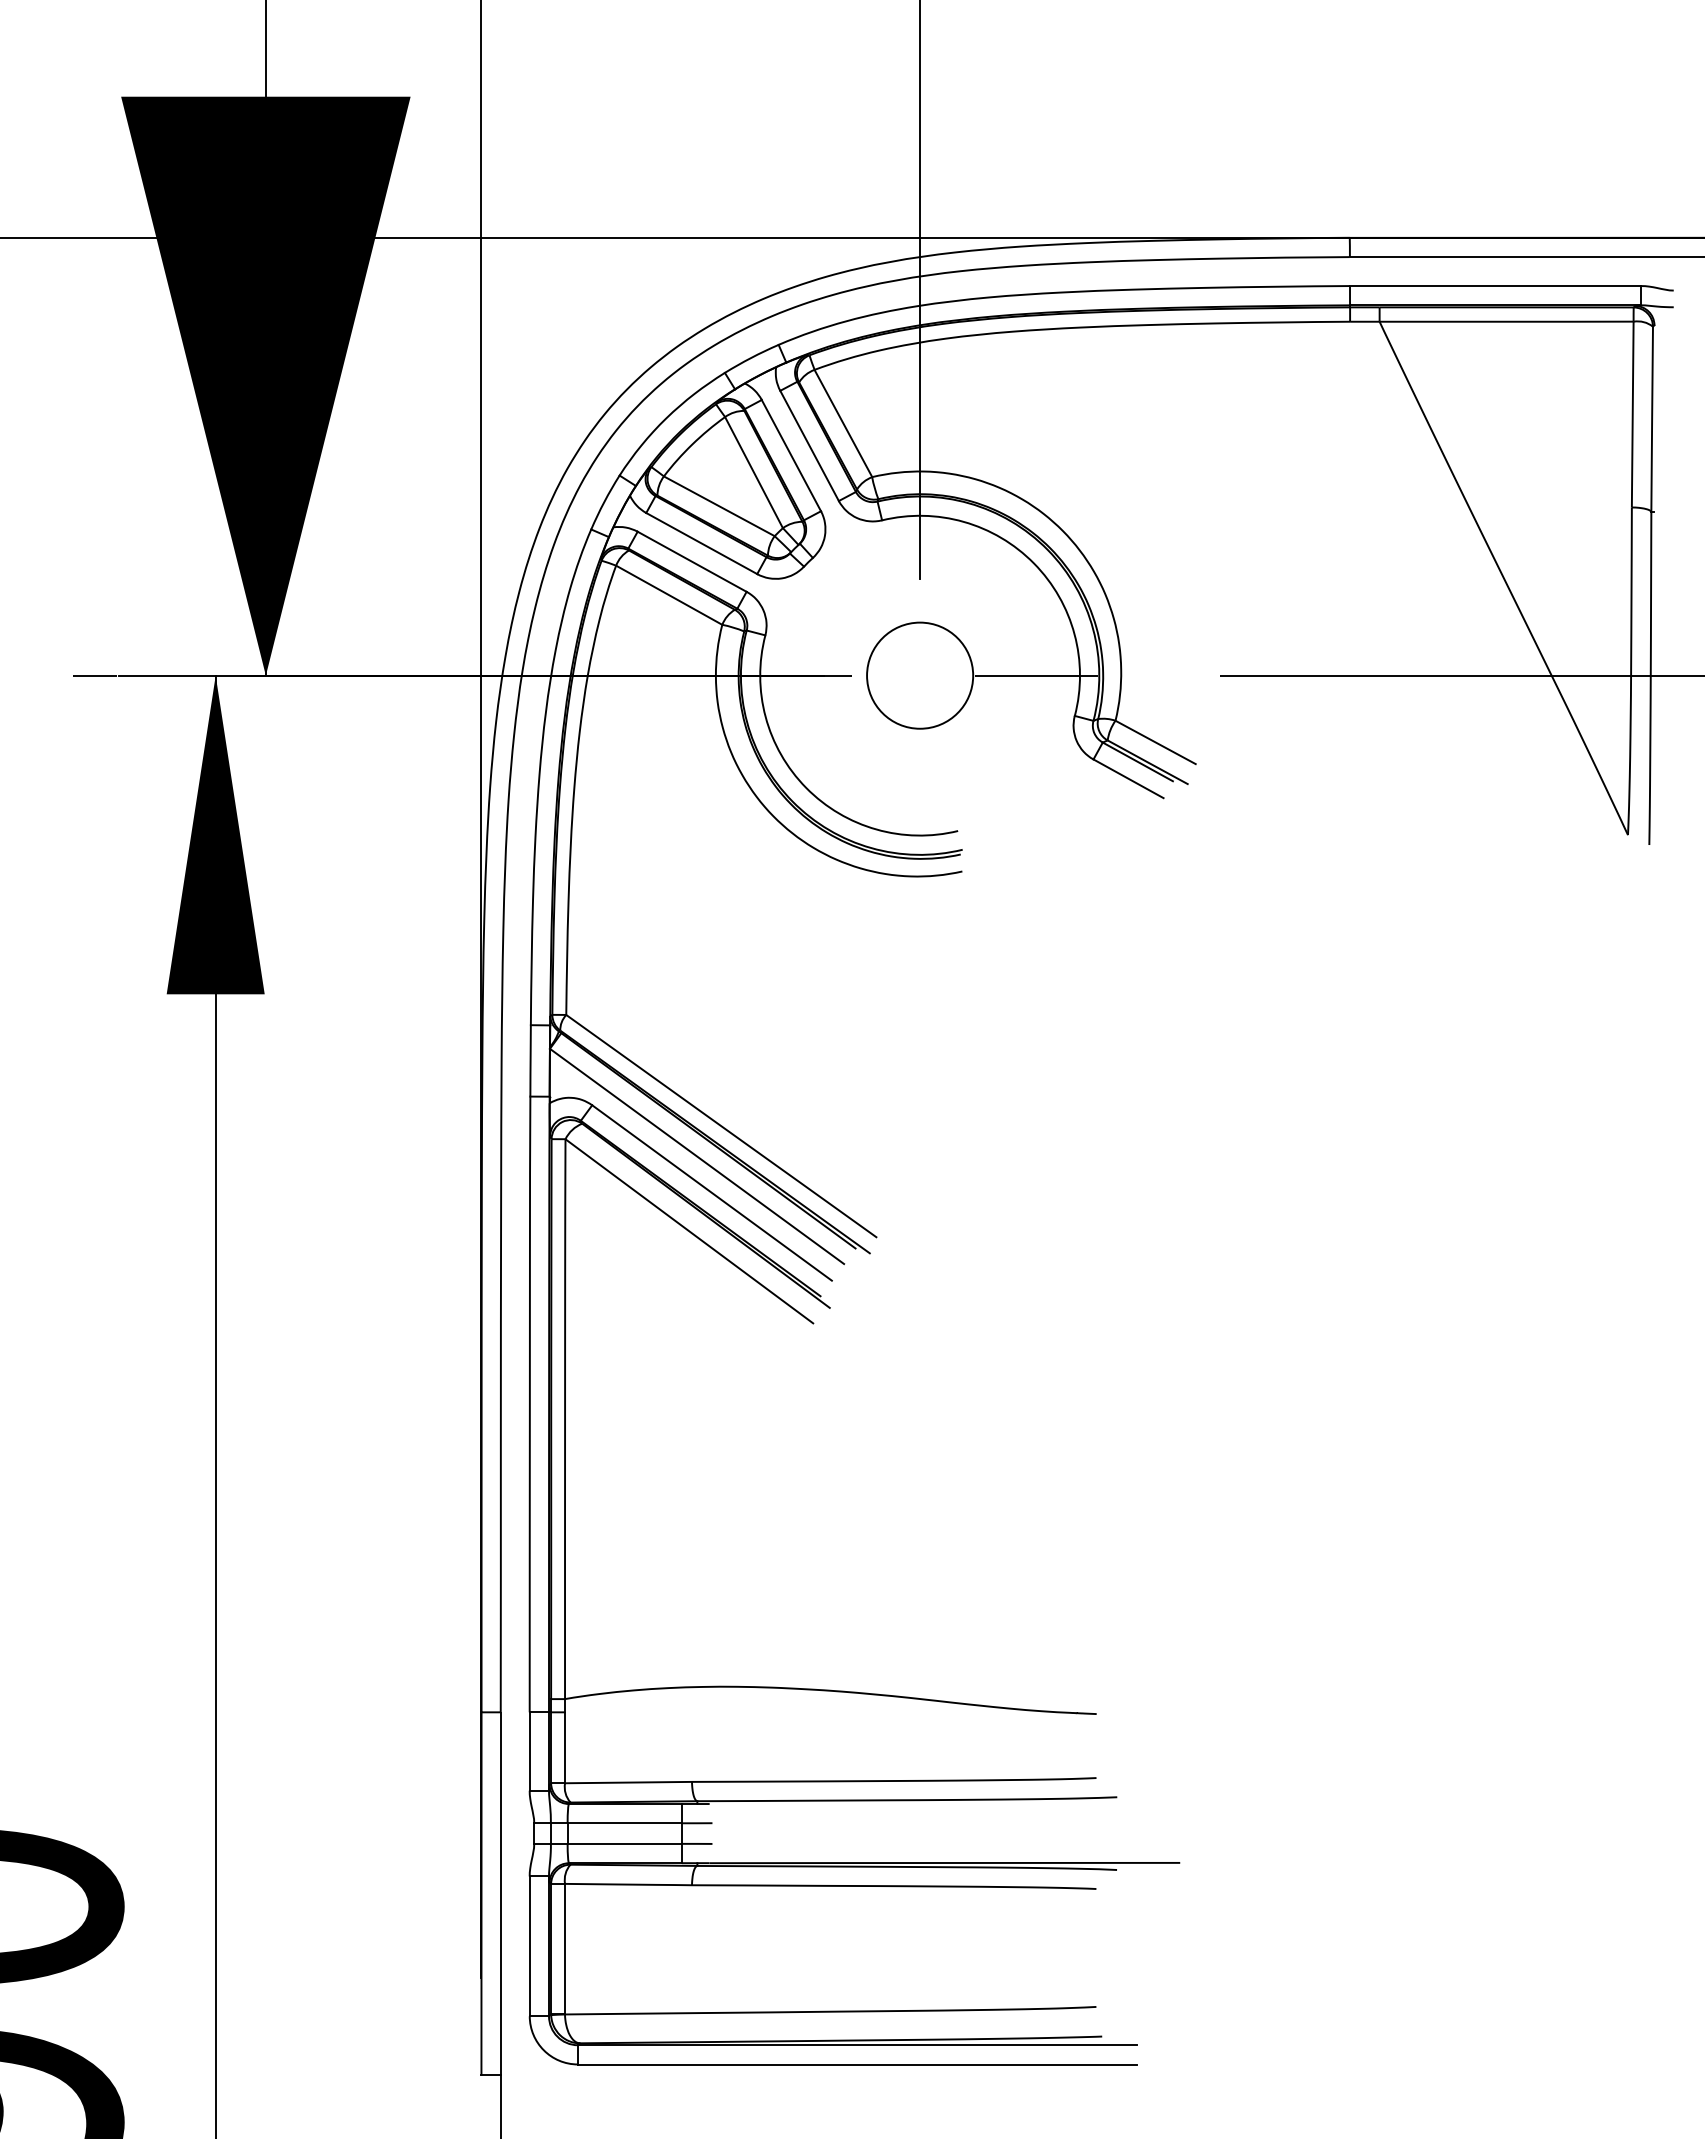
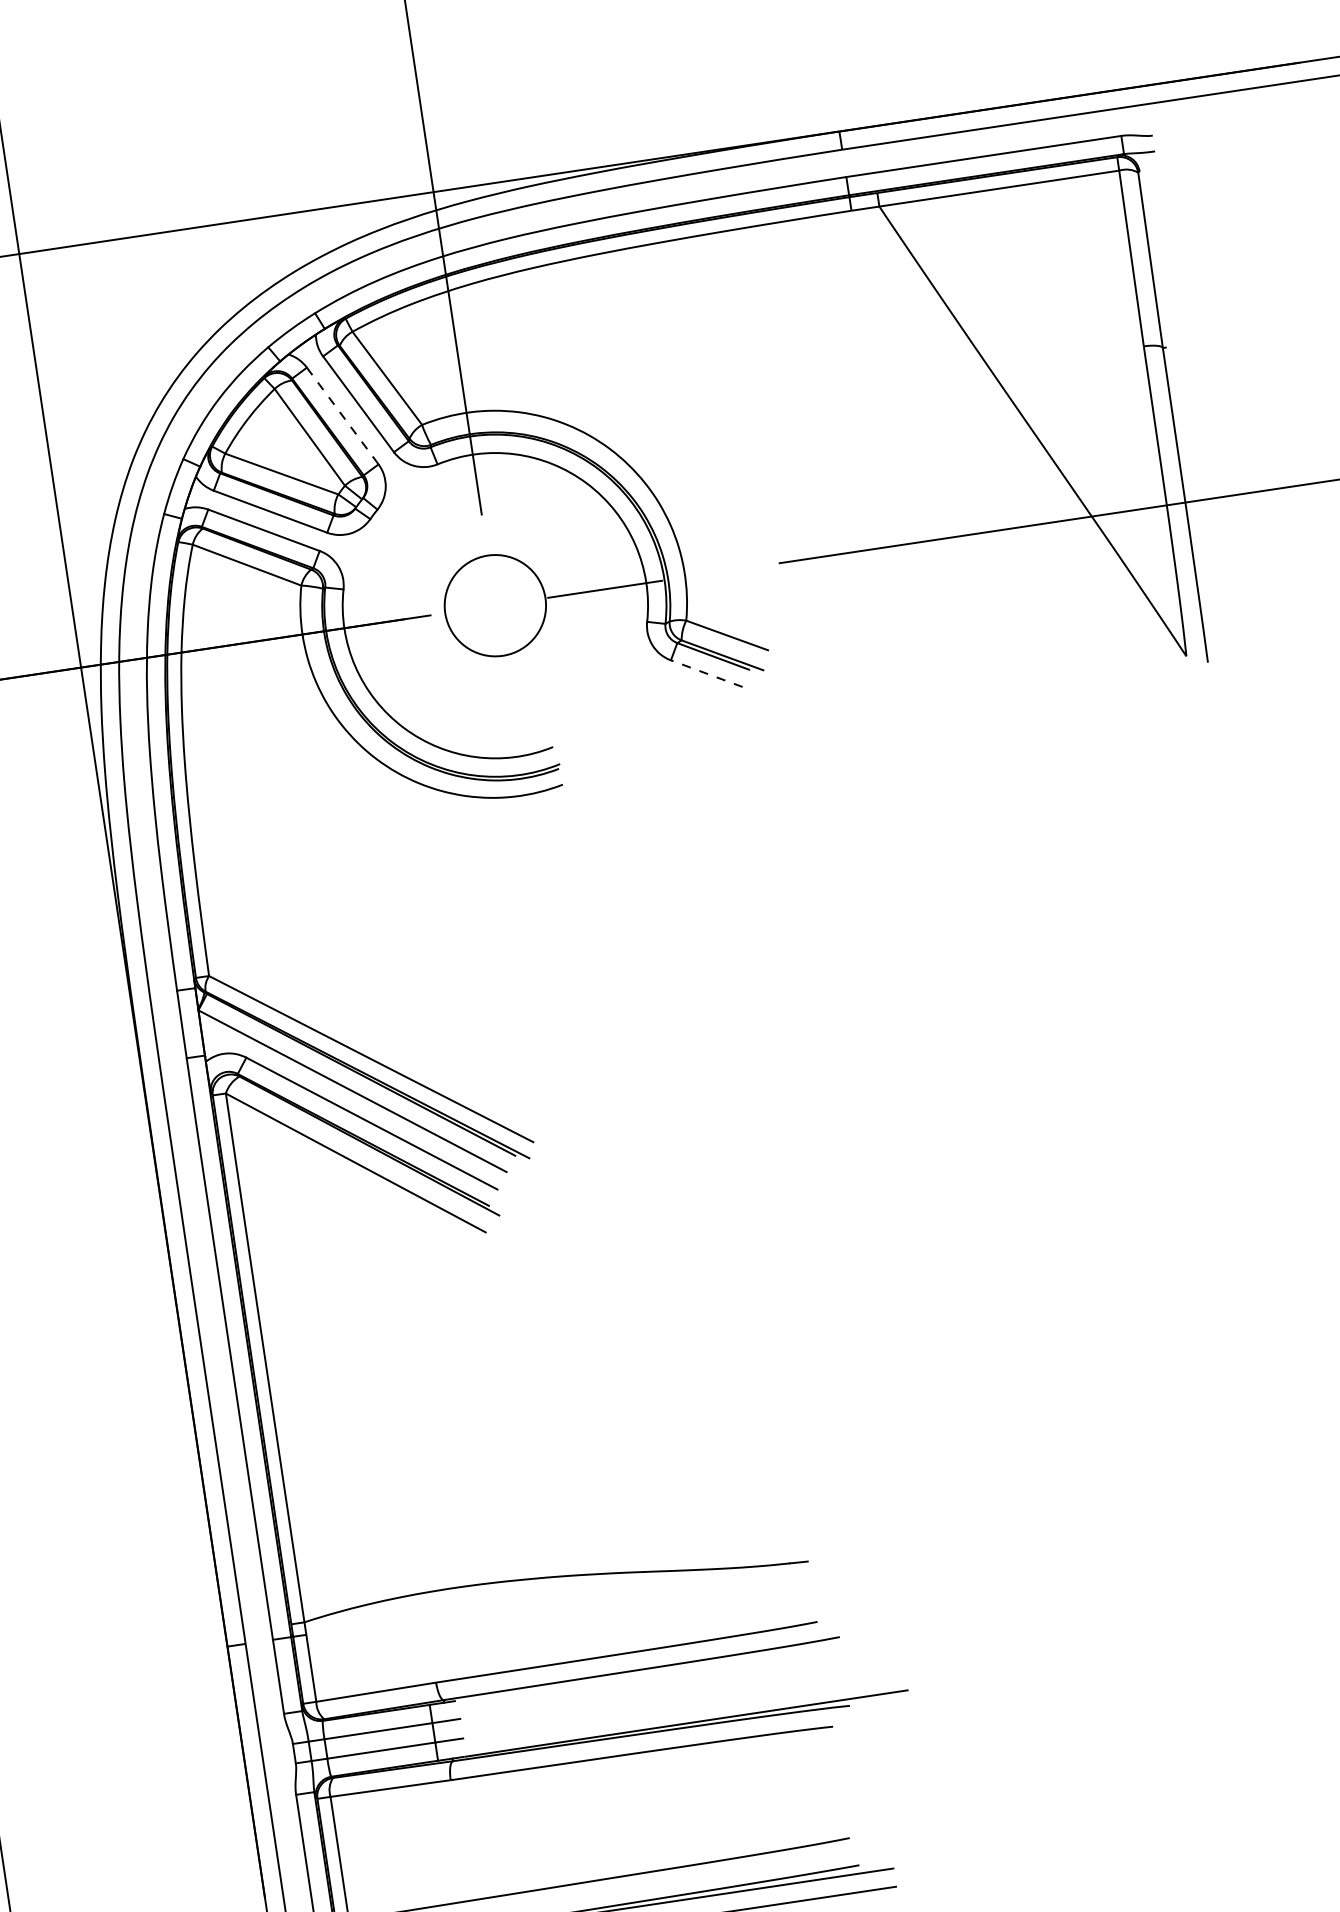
line: (791, 456) -> (342, 416), solid -> dashed
line: (1128, 778) -> (706, 673), solid -> dashed

